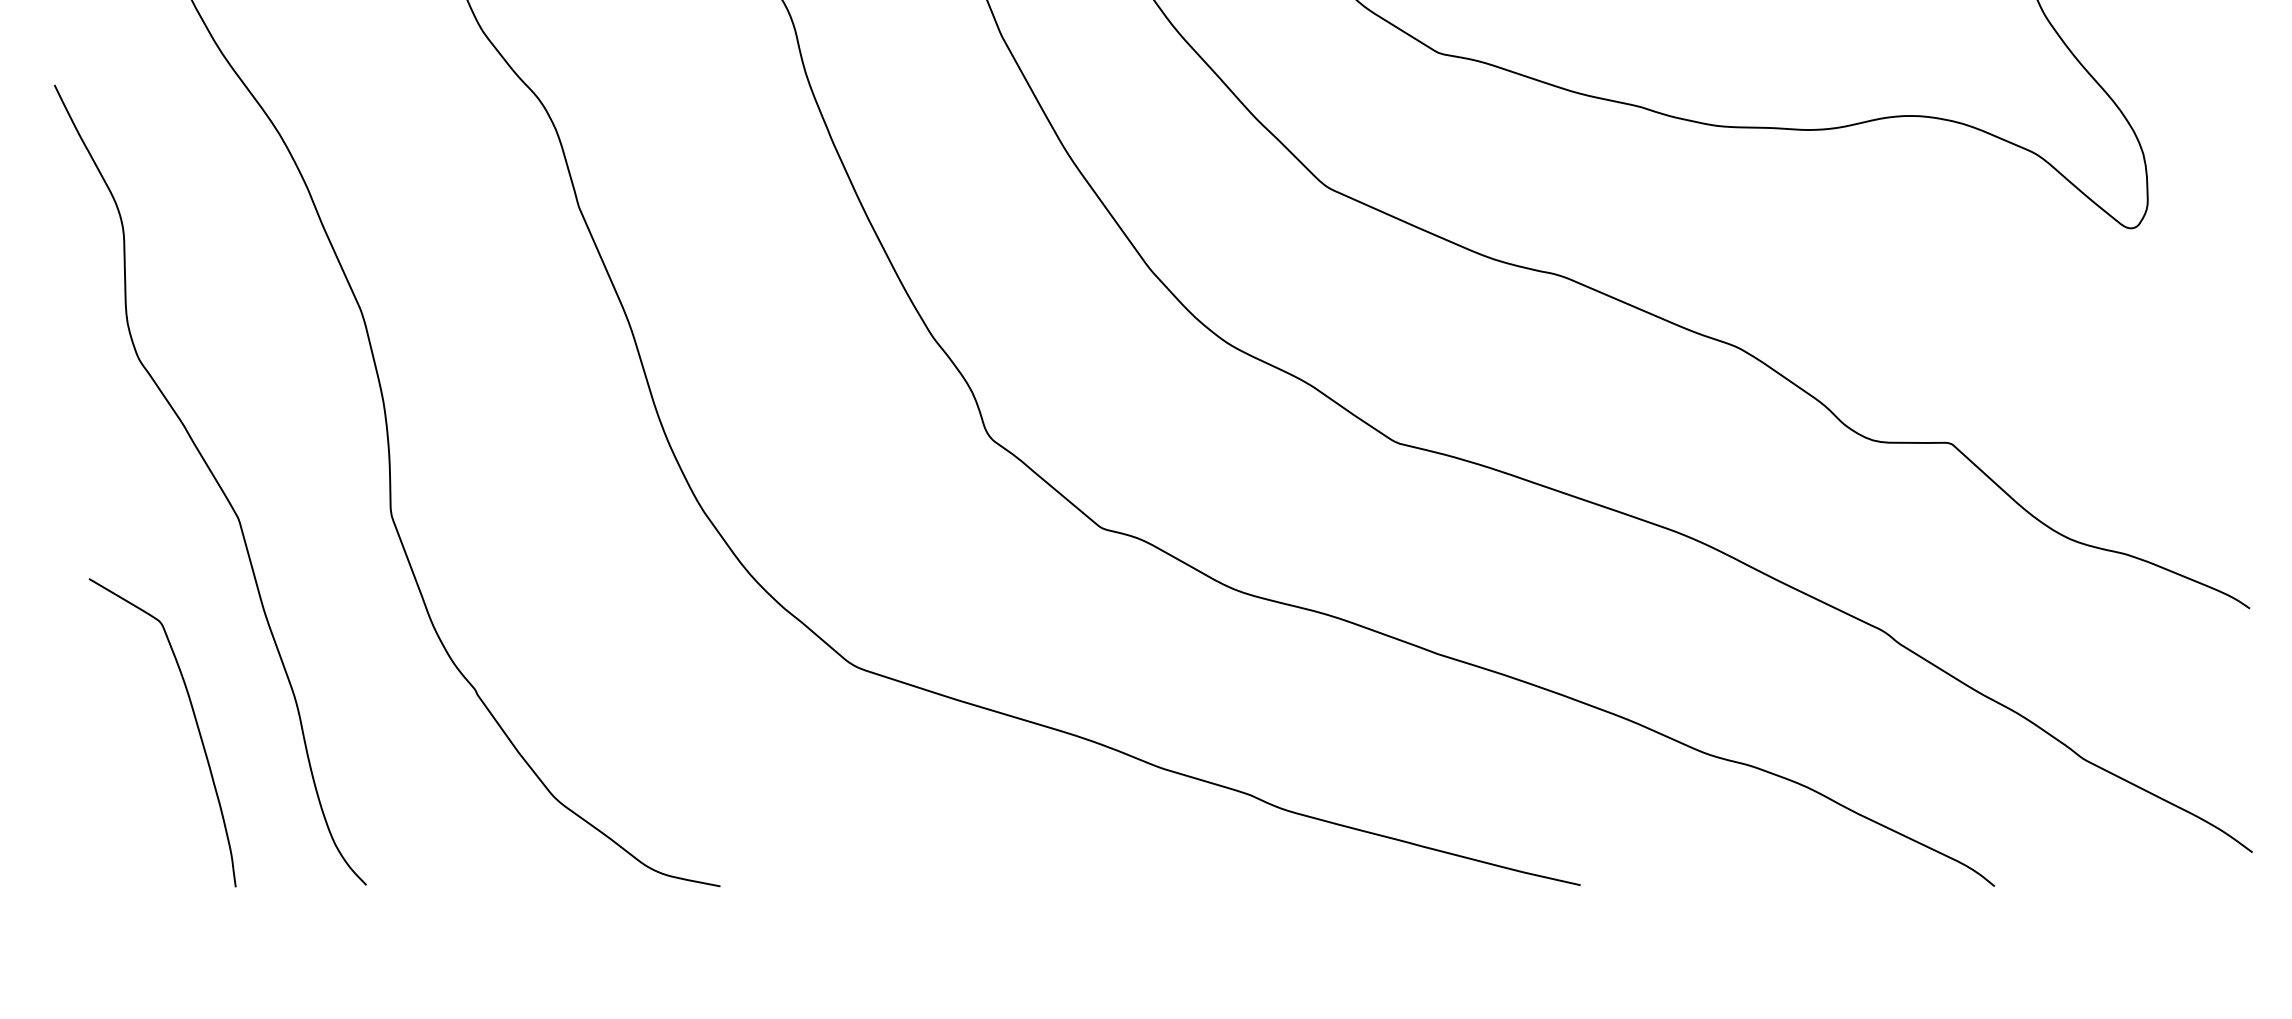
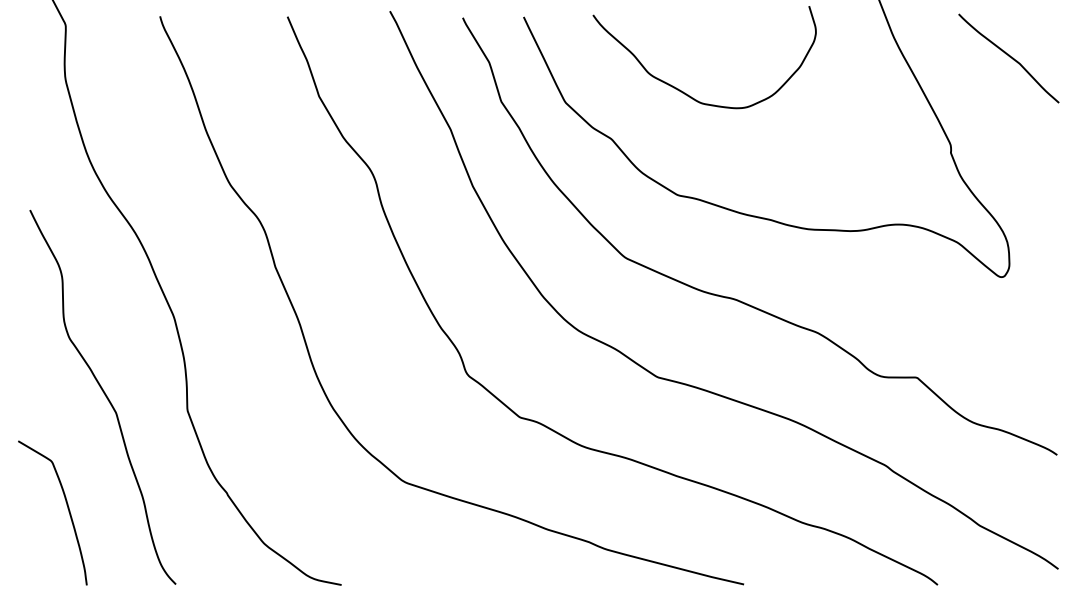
curve: (194, 722) -> (67, 508), moved

